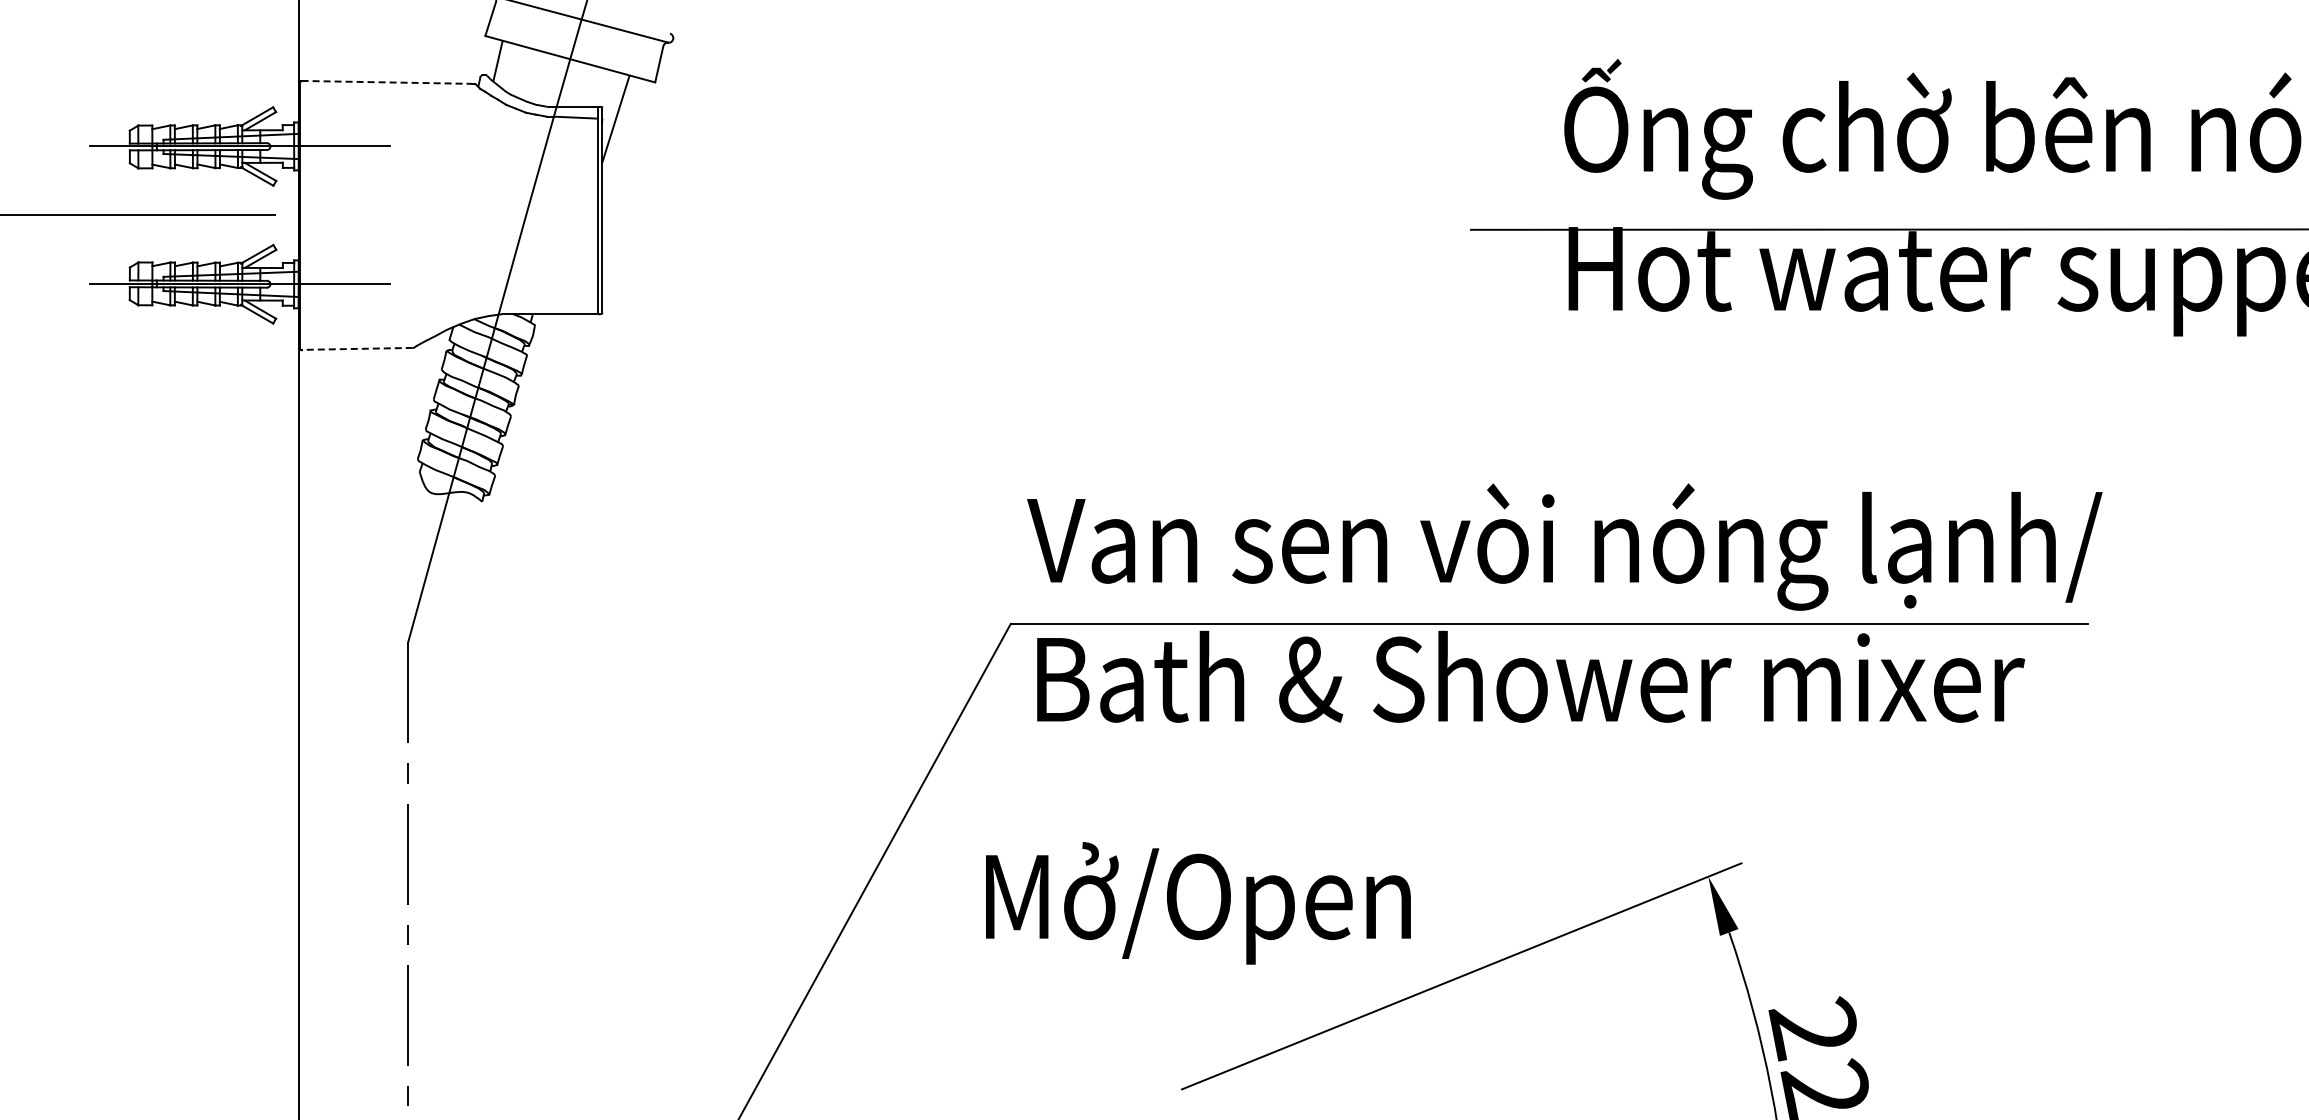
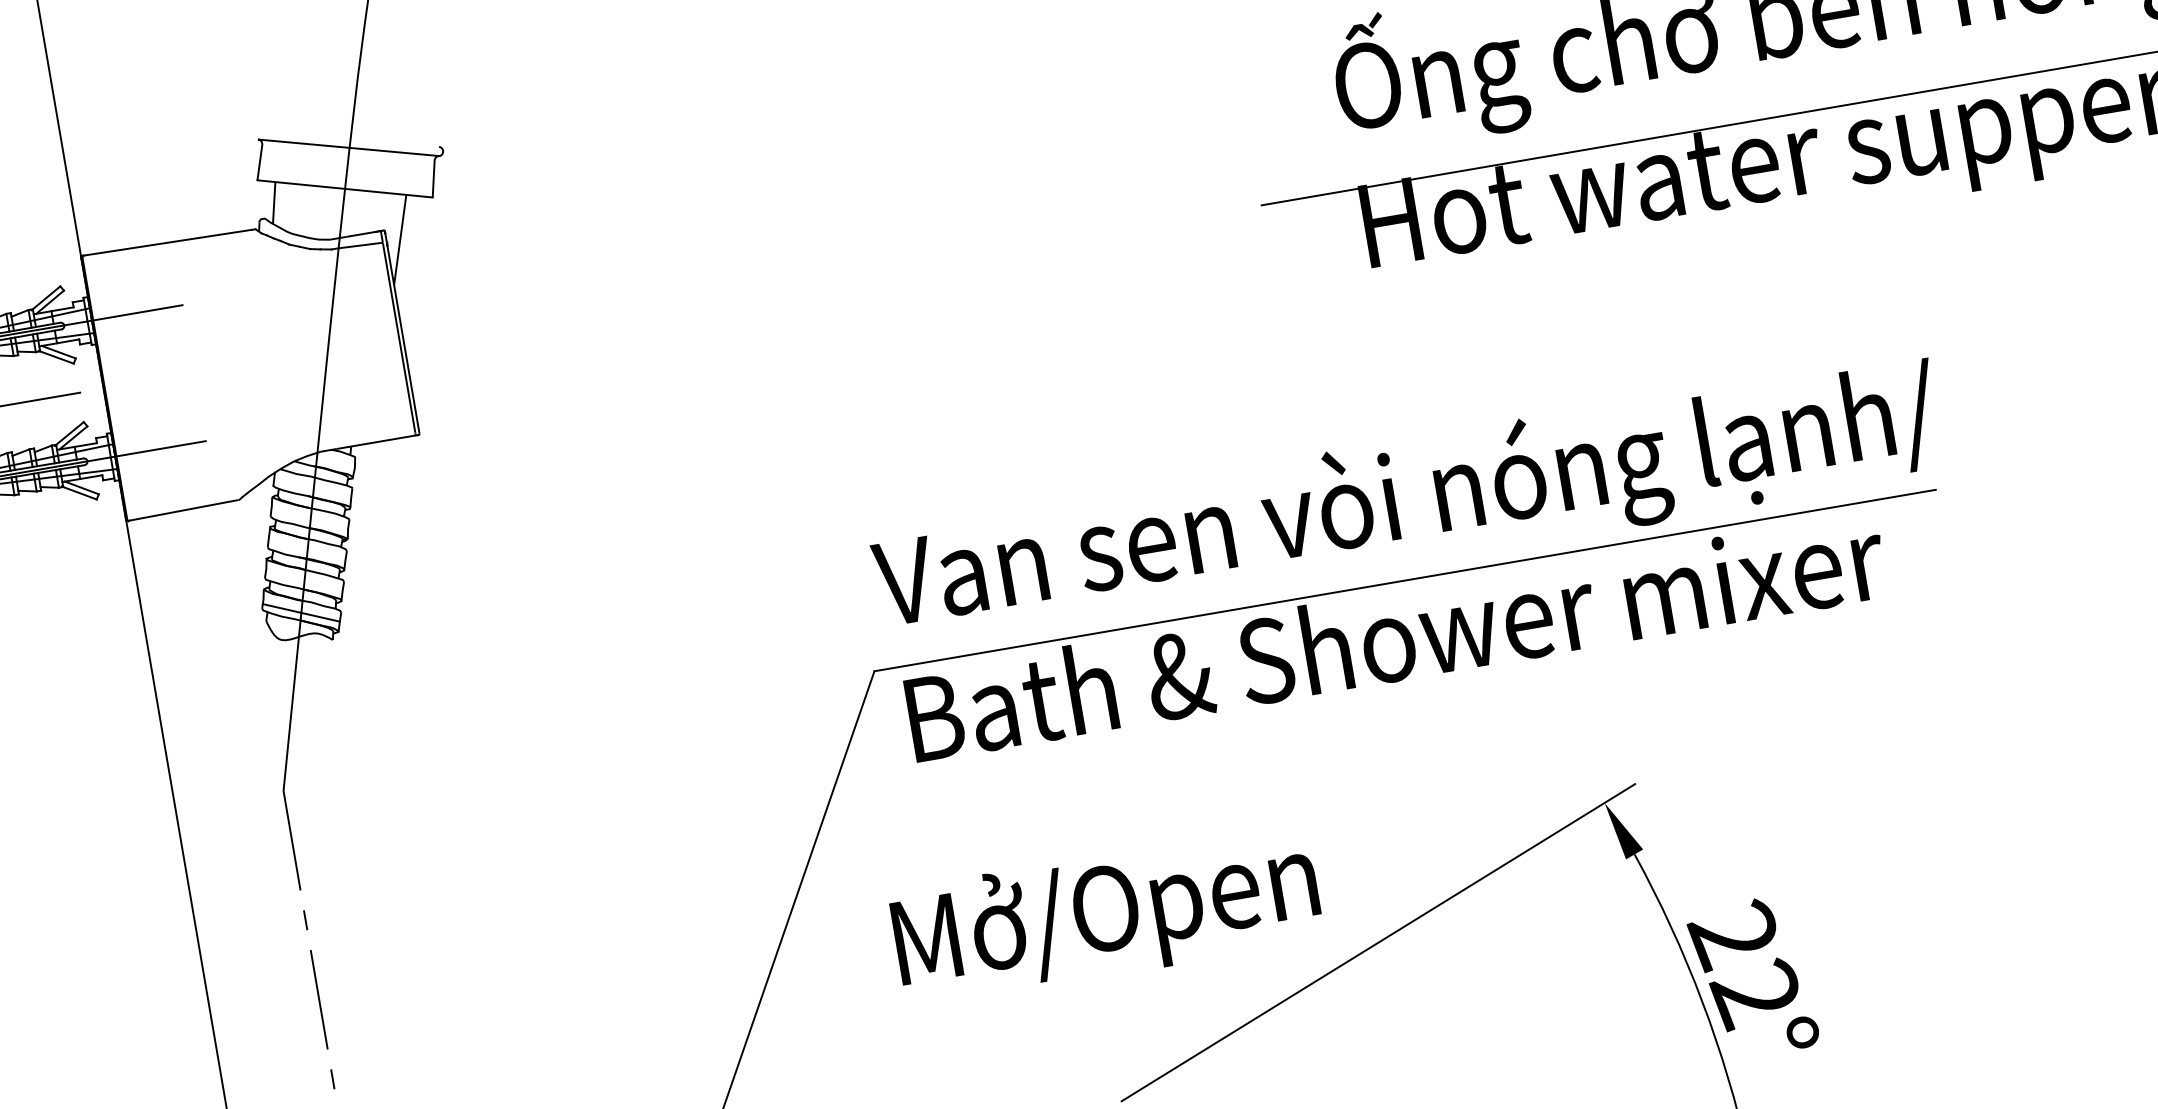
line: (387, 82) -> (168, 242), dashed -> solid
line: (357, 348) -> (184, 509), dashed -> solid
line: (455, 469) -> (301, 612), added

